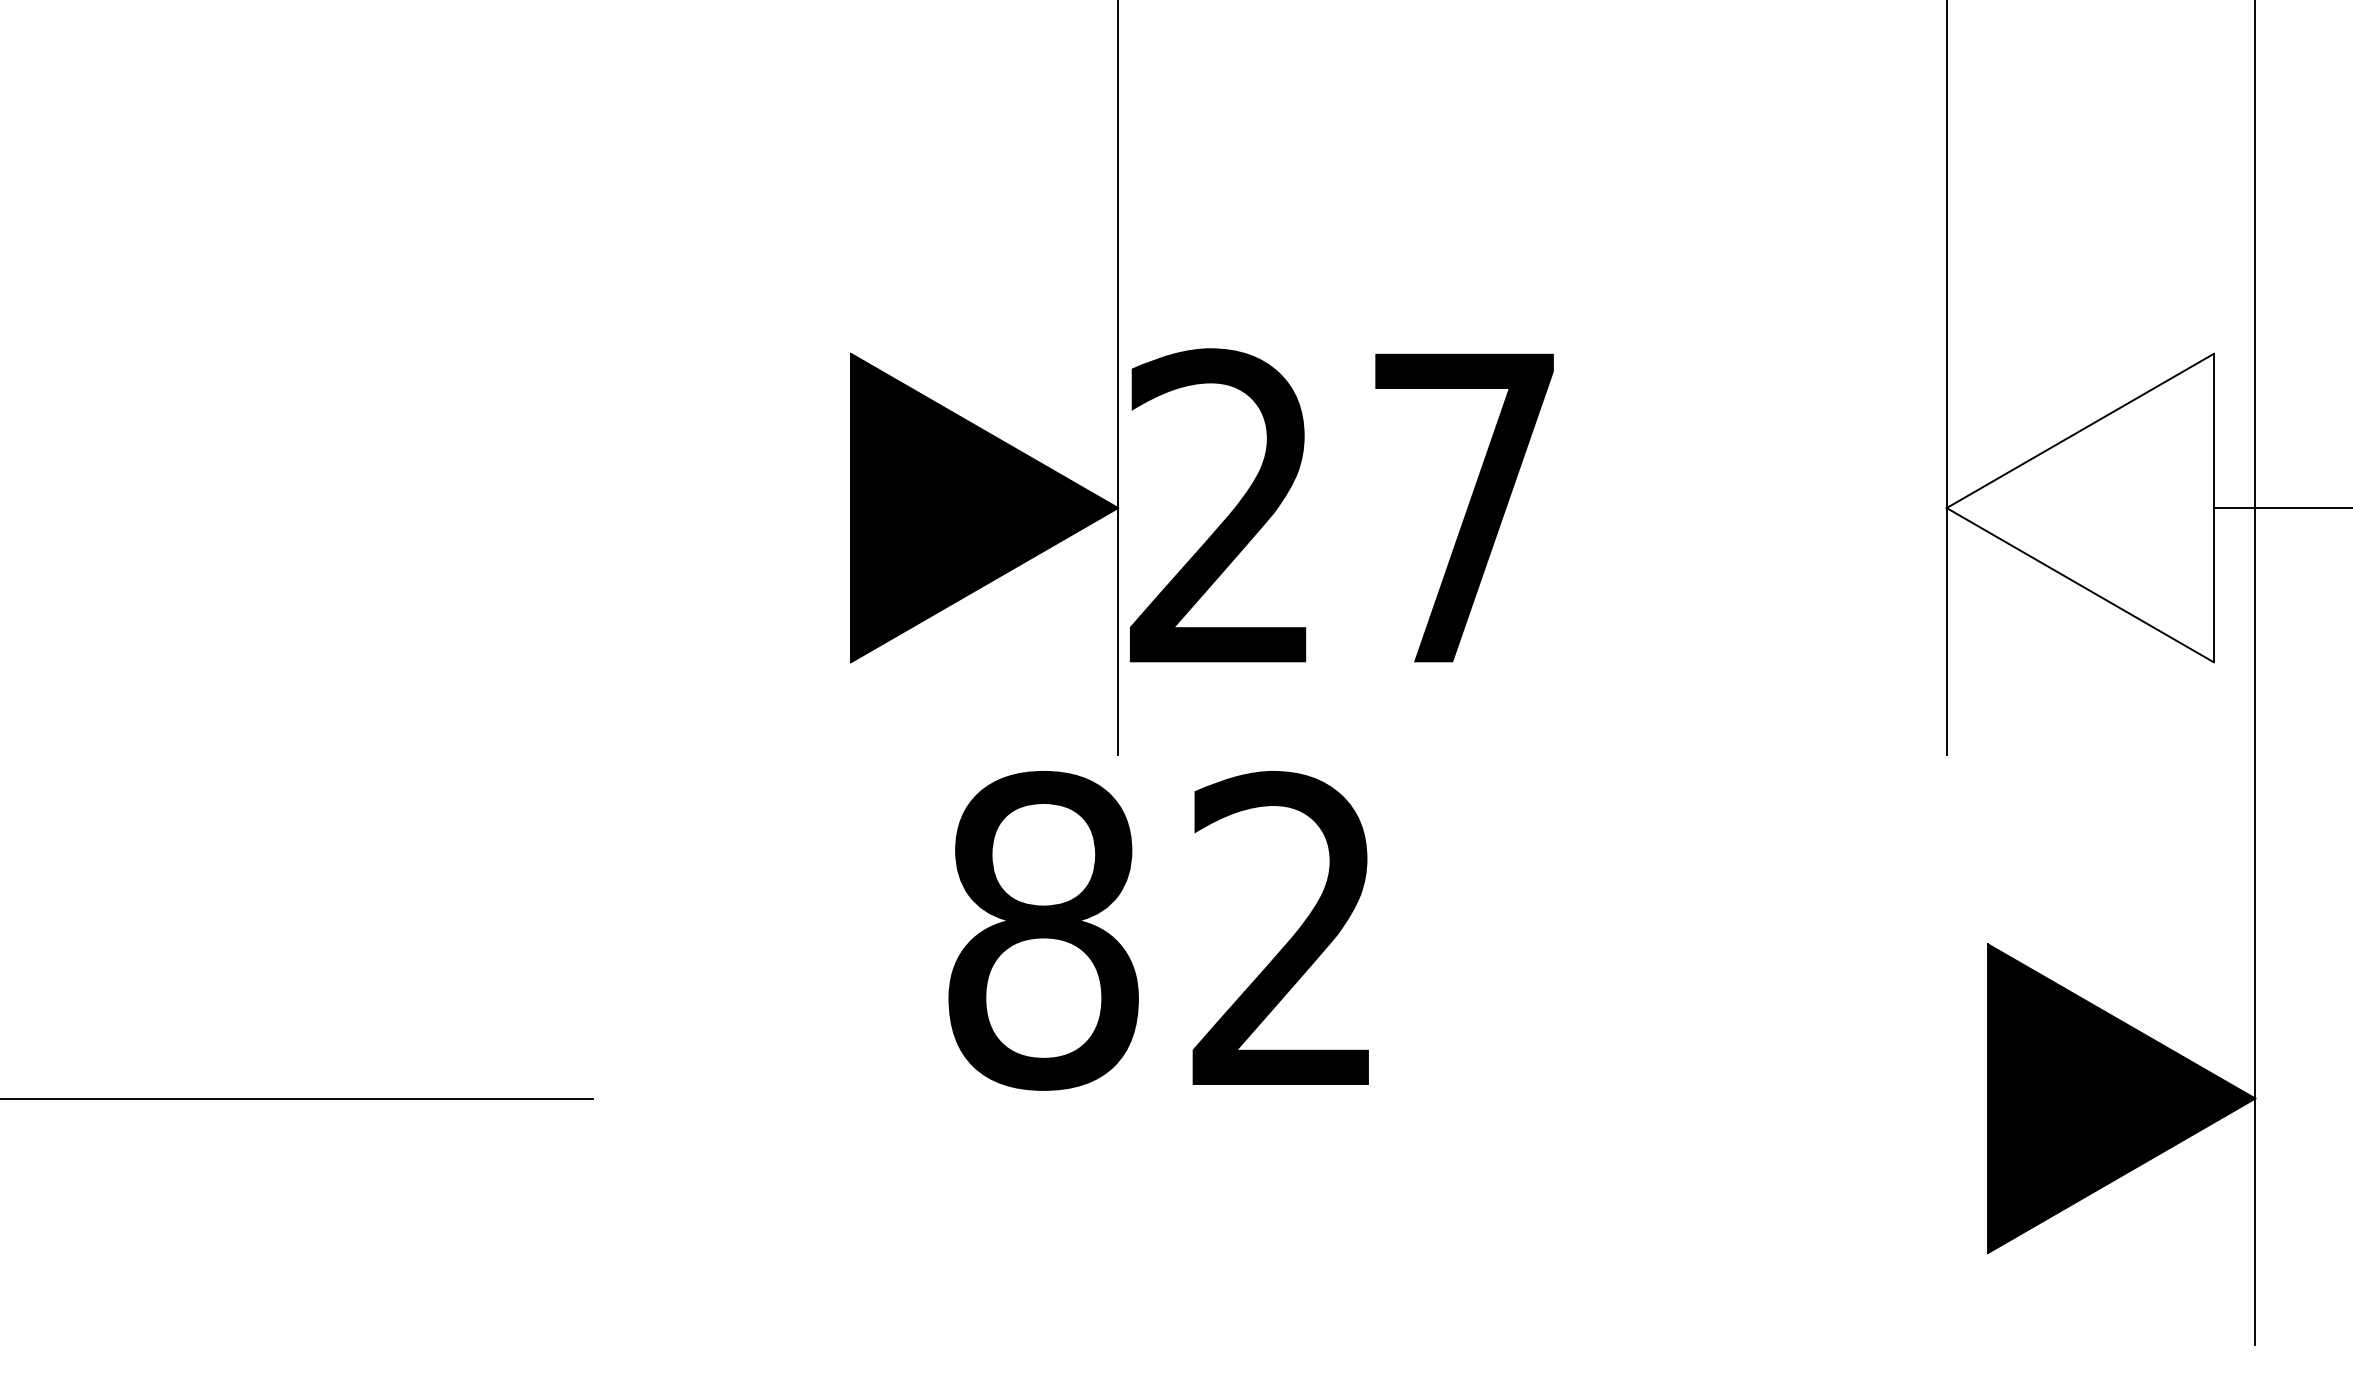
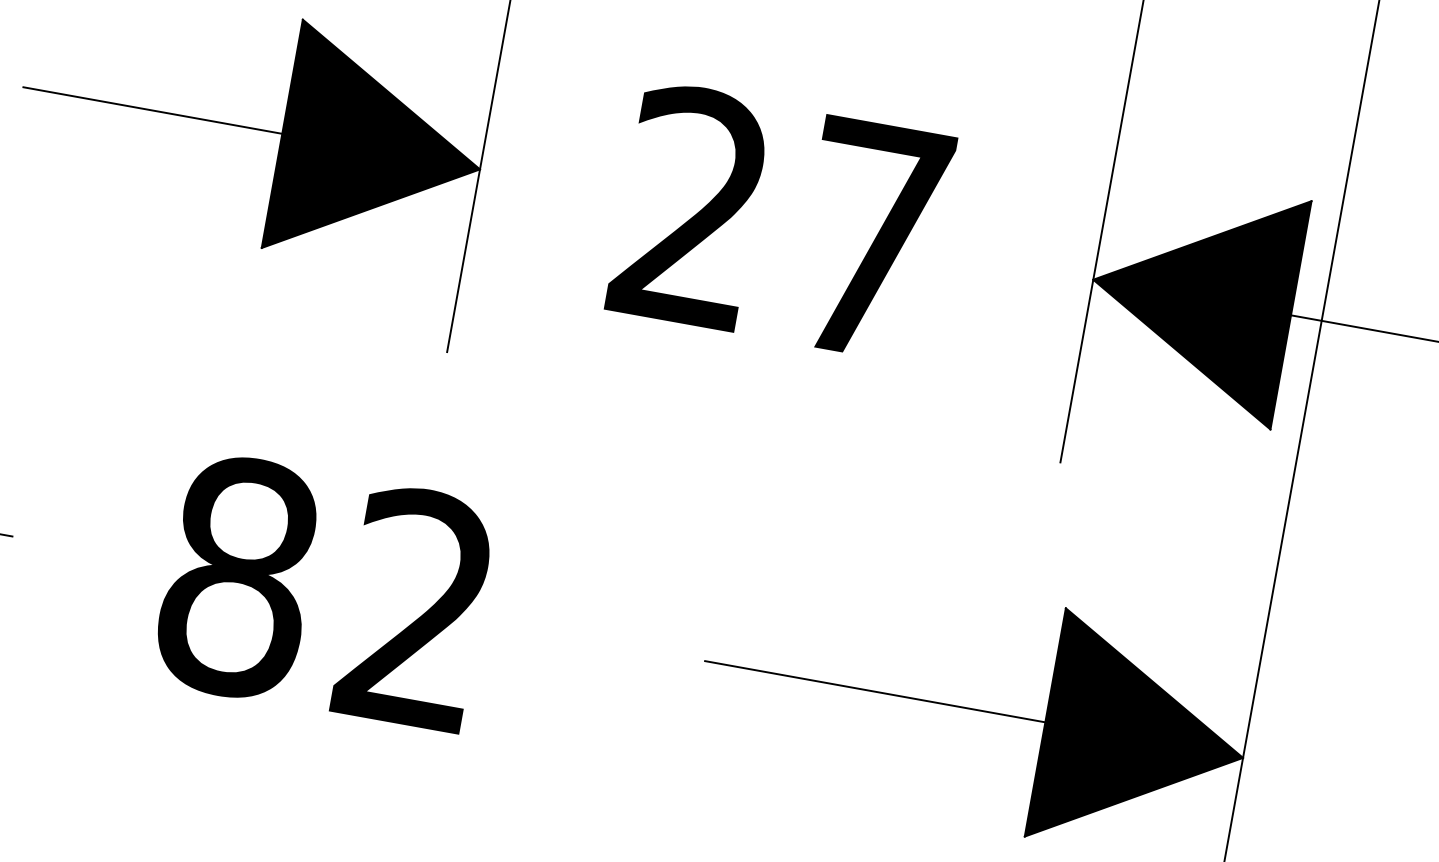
text: (1341, 505) -> (781, 221), moved
fill: (2079, 507) -> (1191, 297), added
line: (675, 508) -> (152, 110), added
text: (1158, 930) -> (323, 592), moved
line: (1758, 1098) -> (875, 691), added

